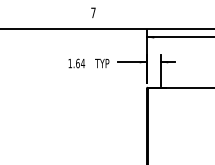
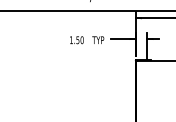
text: (80, 63) -> (80, 40), 1.64 -> 1.50

